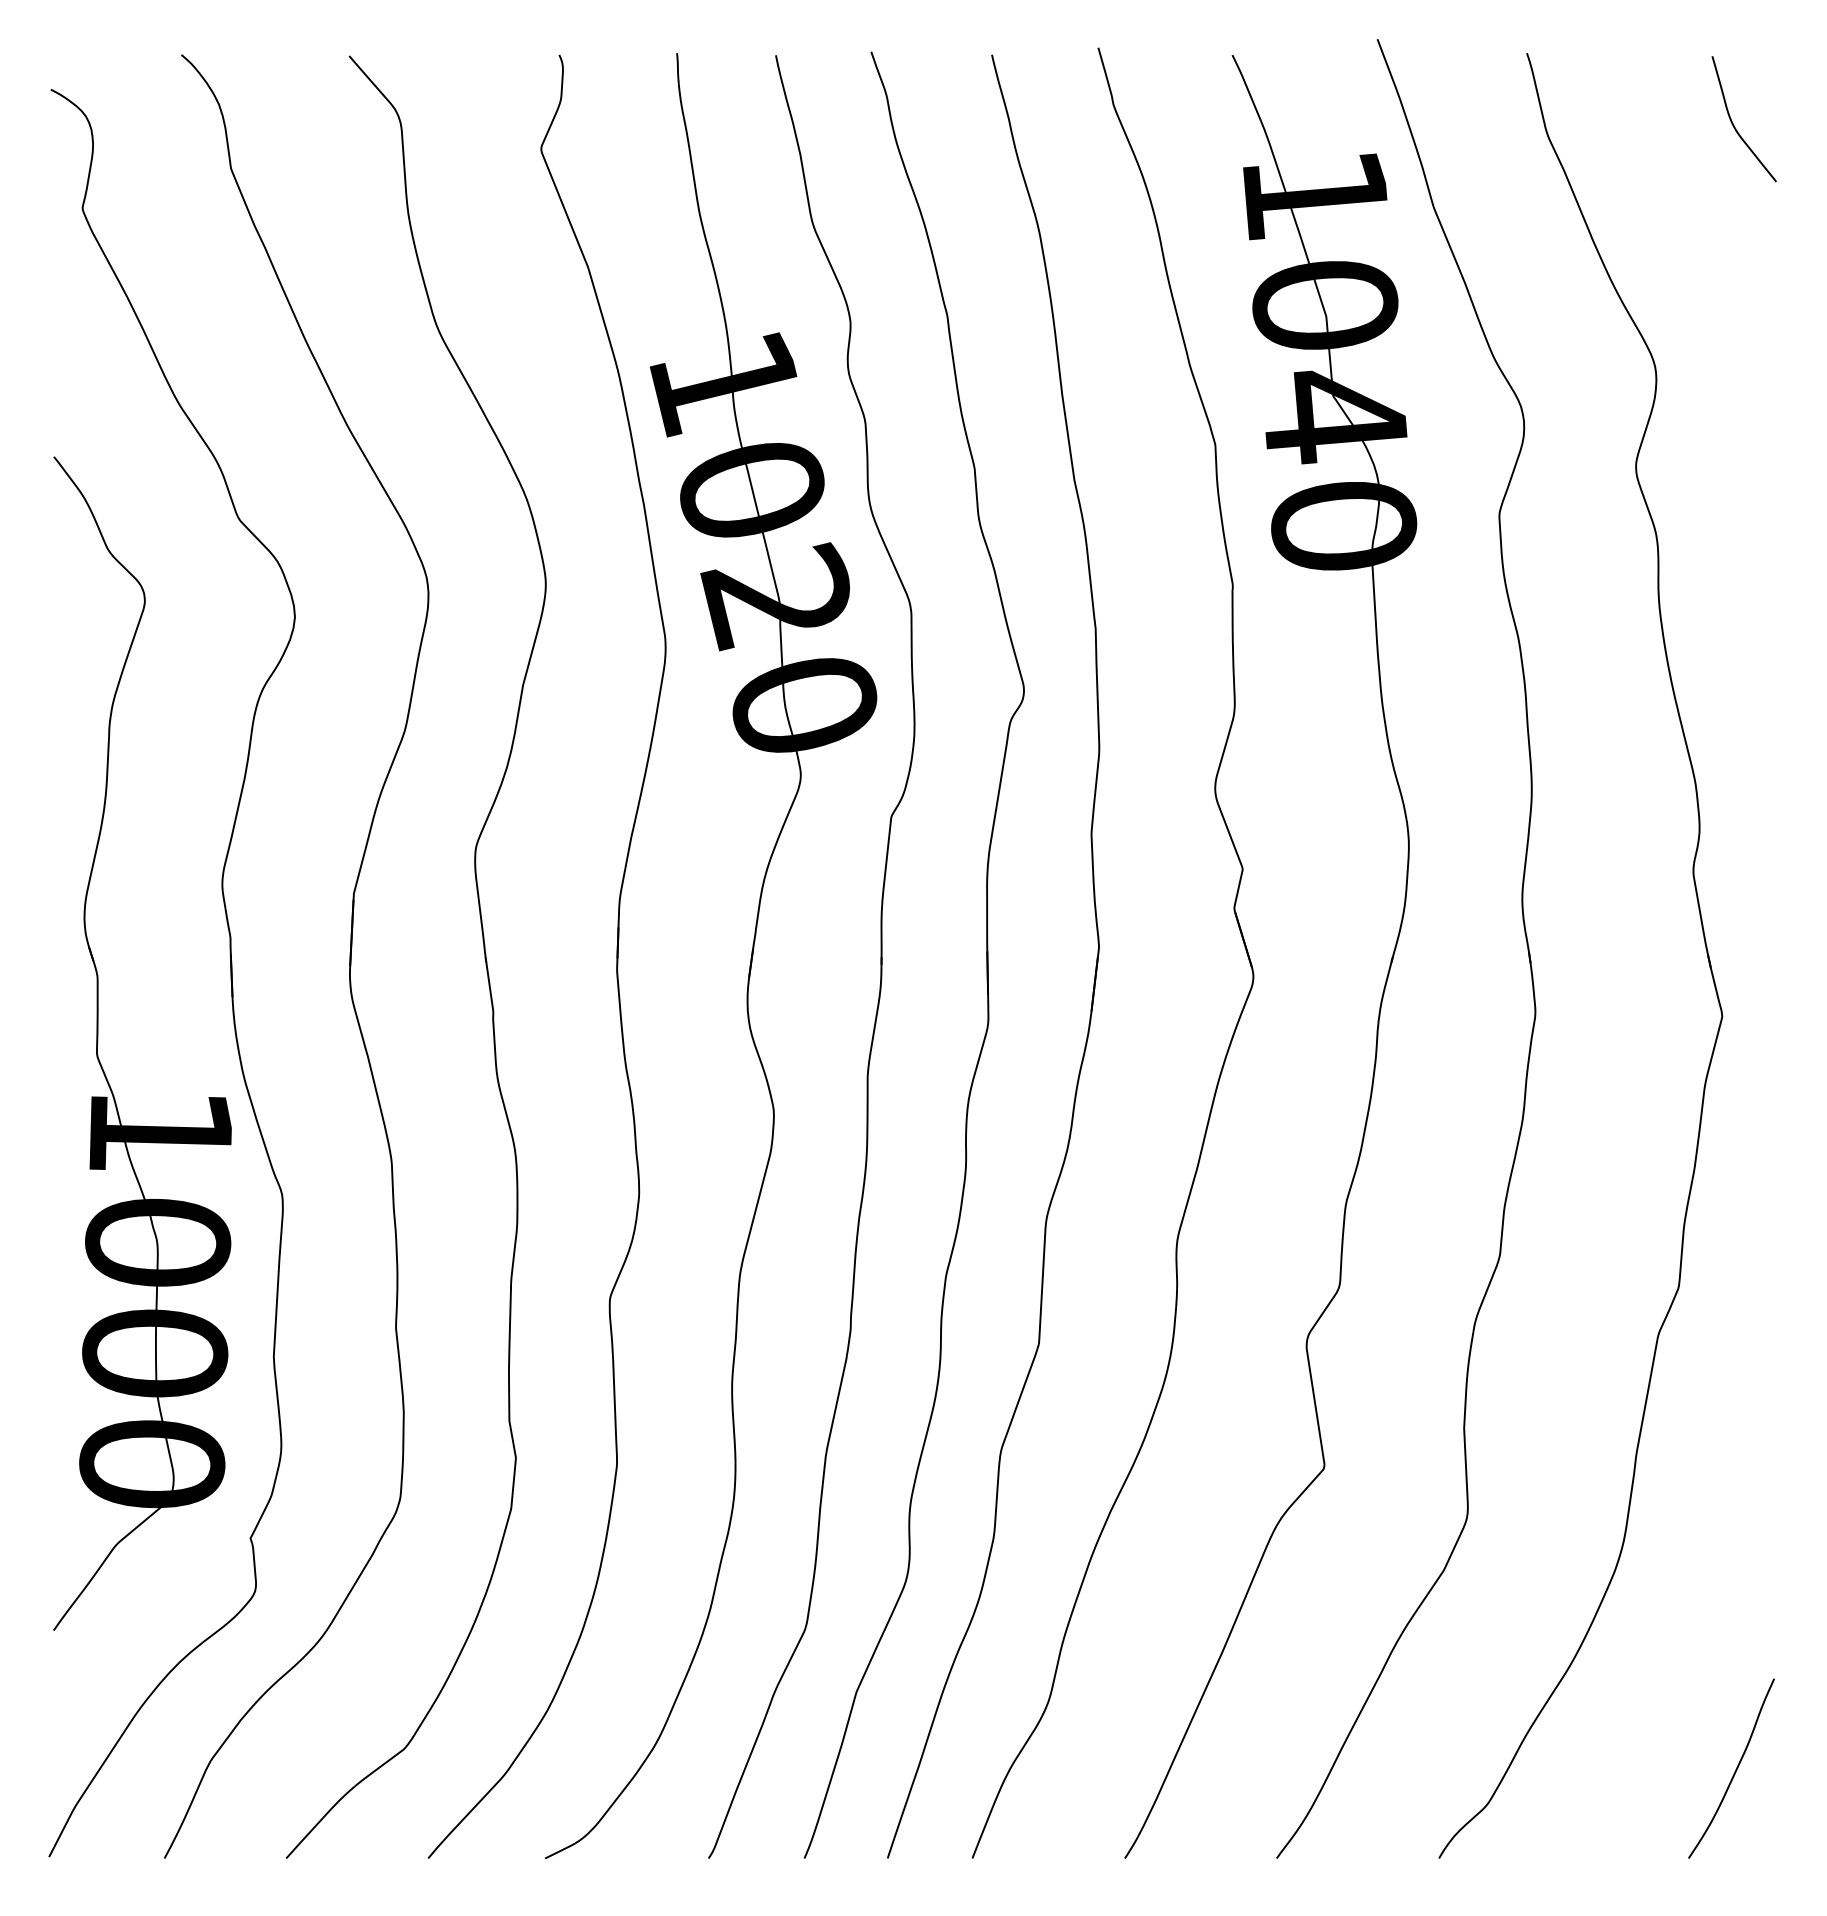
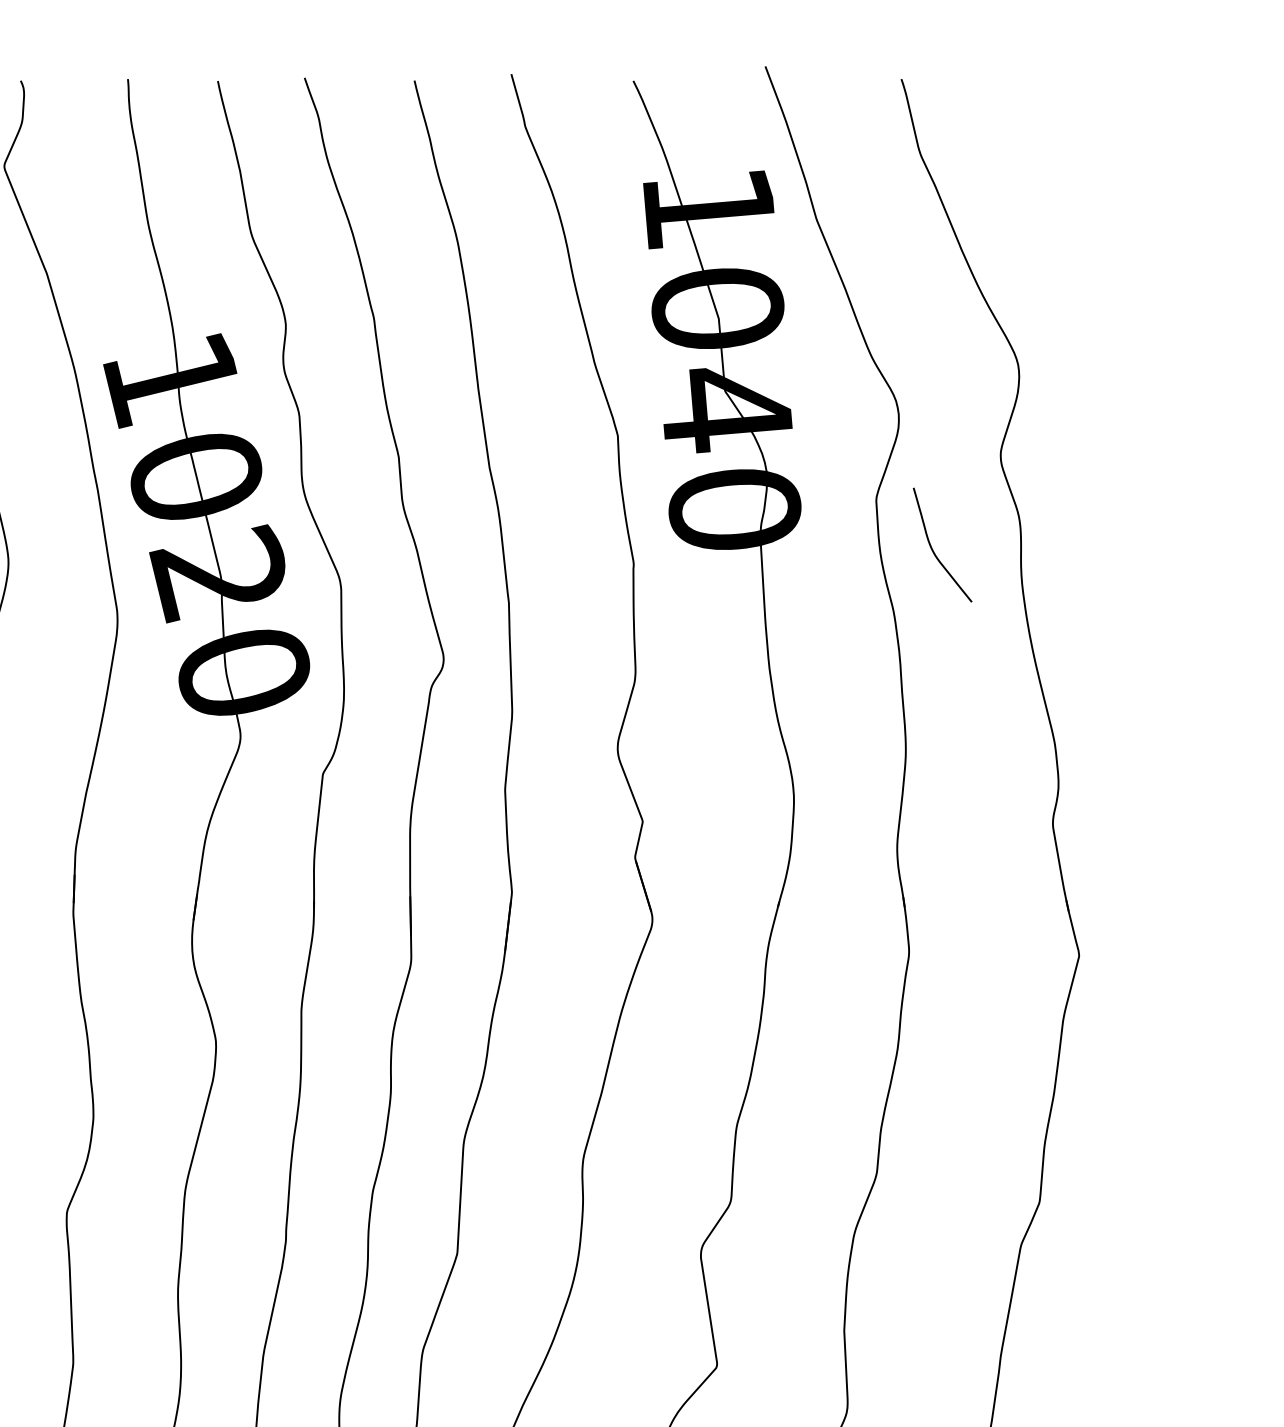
curve: (1733, 123) -> (932, 549), moved

